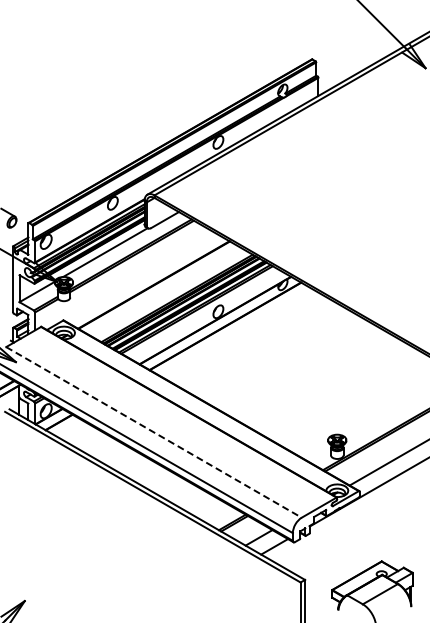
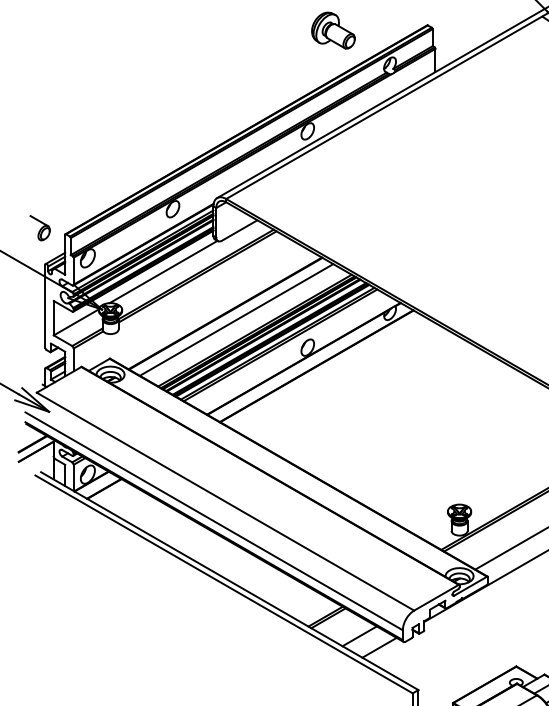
part: (238, 63) -> (333, 30), added
line: (162, 289) -> (236, 319), added
line: (153, 432) -> (224, 501), dashed -> solid

